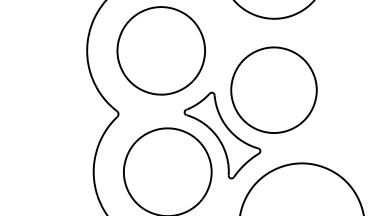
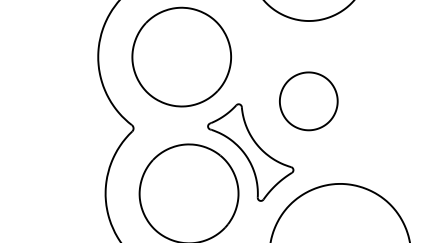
part: (273, 89) -> (308, 100), size x0.6

